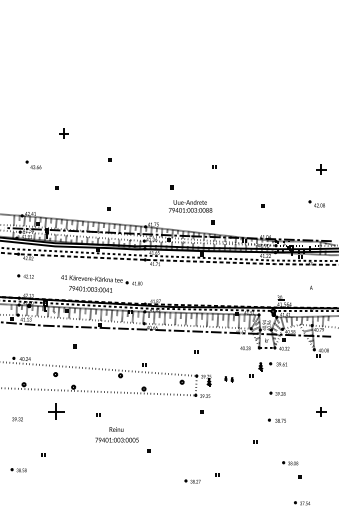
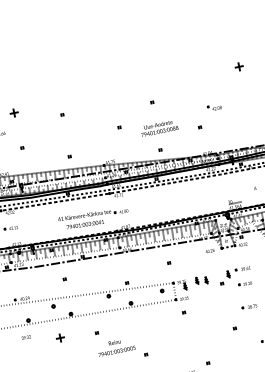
part: (63, 133) -> (13, 112), moved
part: (321, 169) -> (239, 66), moved
part: (316, 203) -> (214, 107), moved
text: (190, 206) -> (159, 128), moved
part: (101, 283) -> (93, 217), moved
part: (267, 369) -> (234, 275), moved
part: (228, 379) -> (201, 280), size x1.67
part: (55, 411) -> (59, 337), size x0.62
text: (17, 419) -> (26, 337), moved

